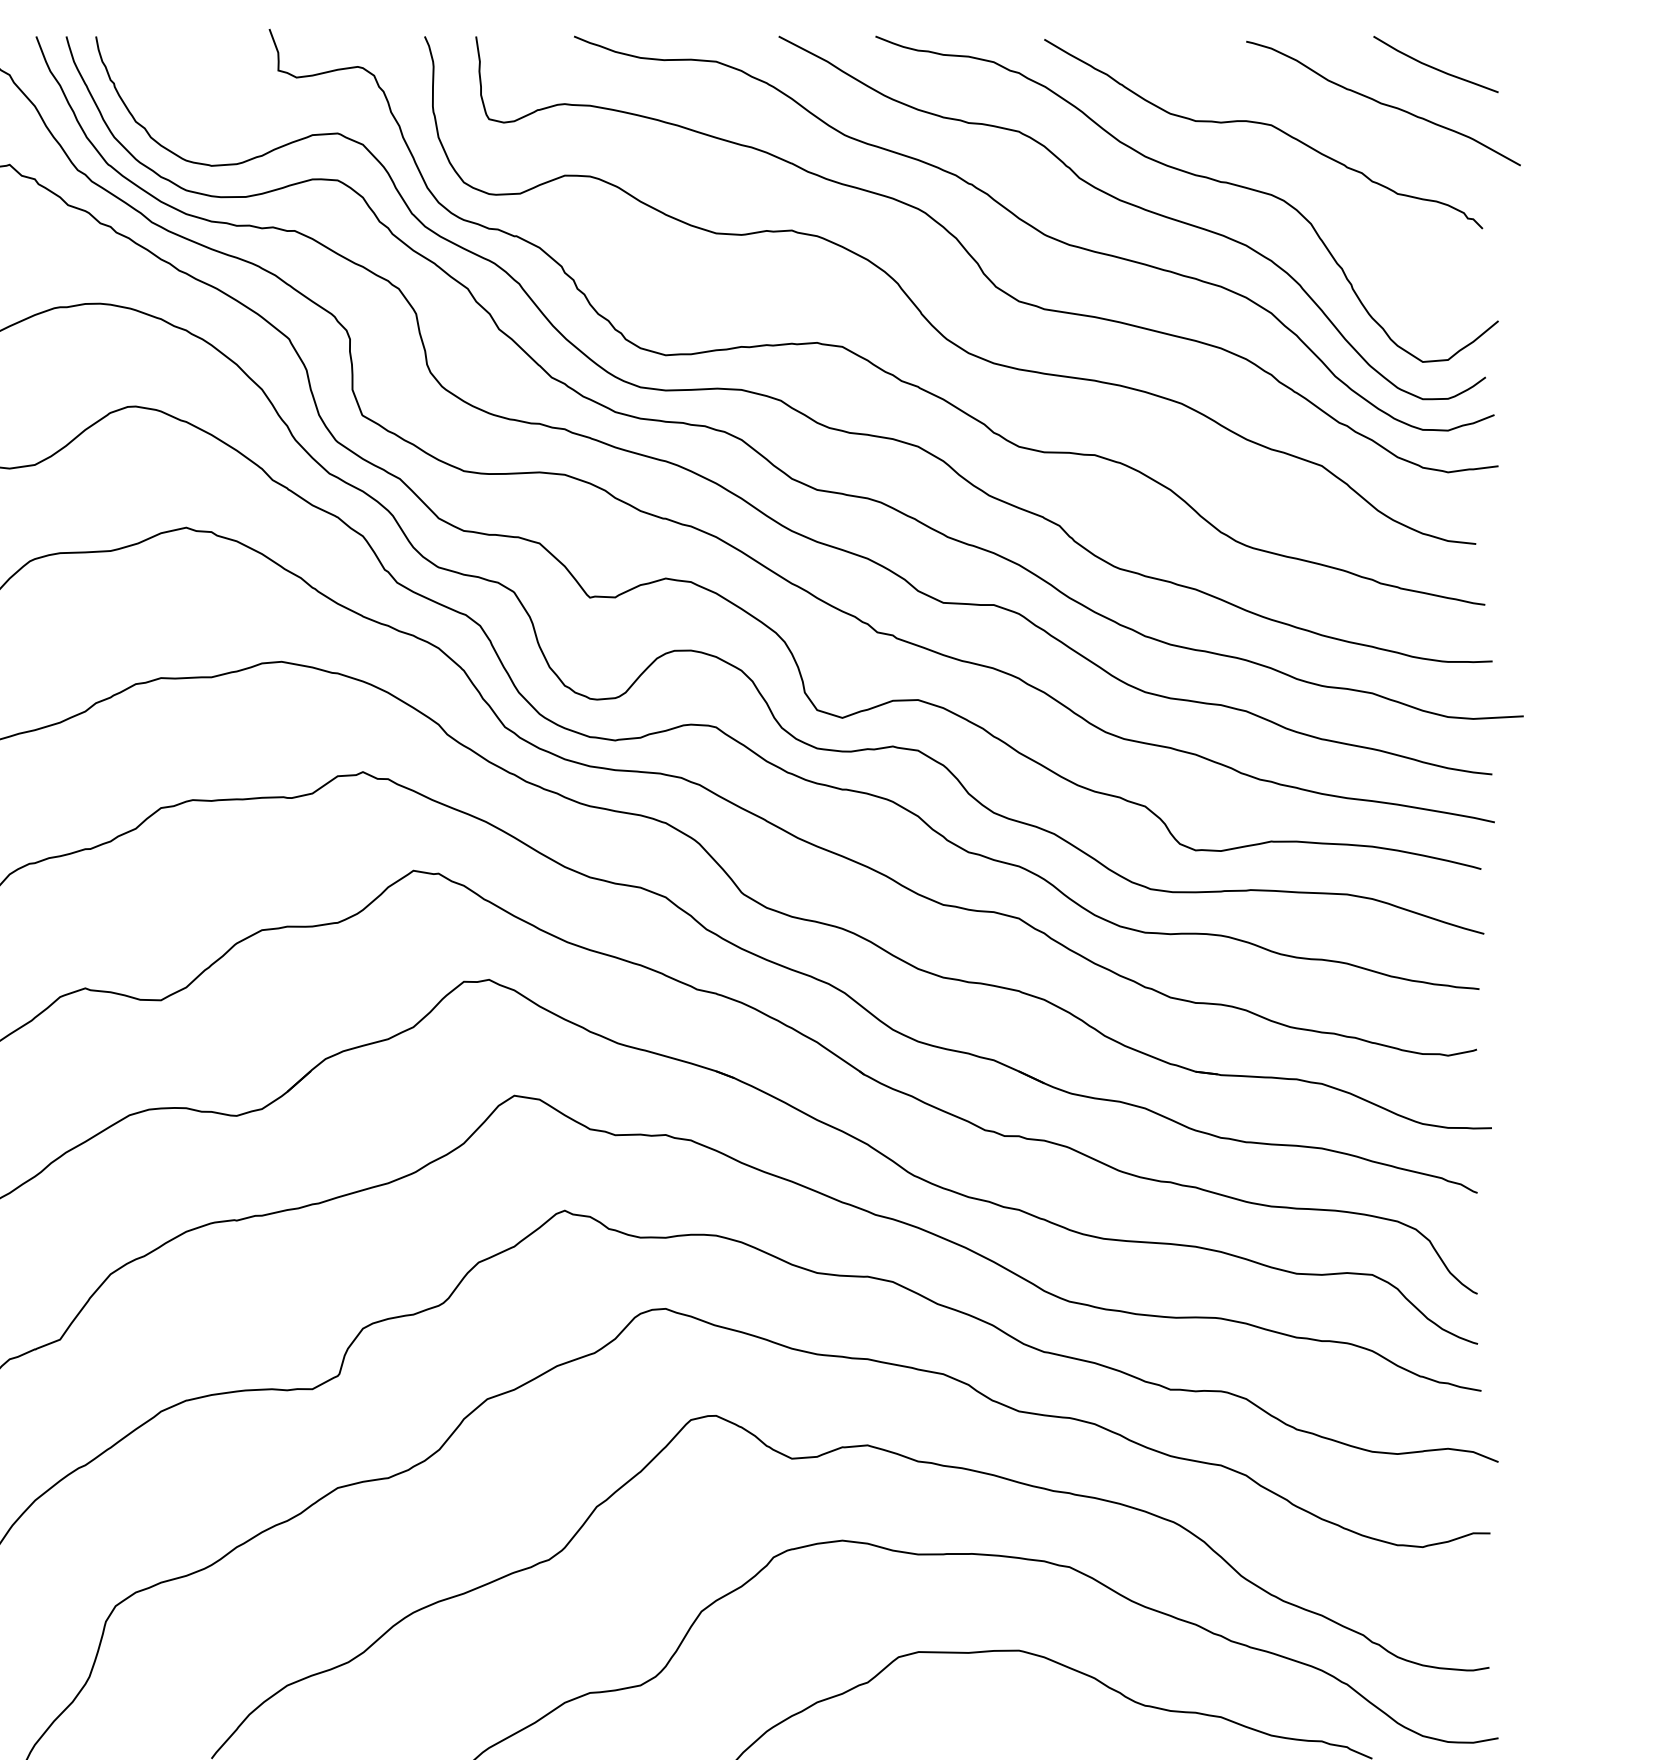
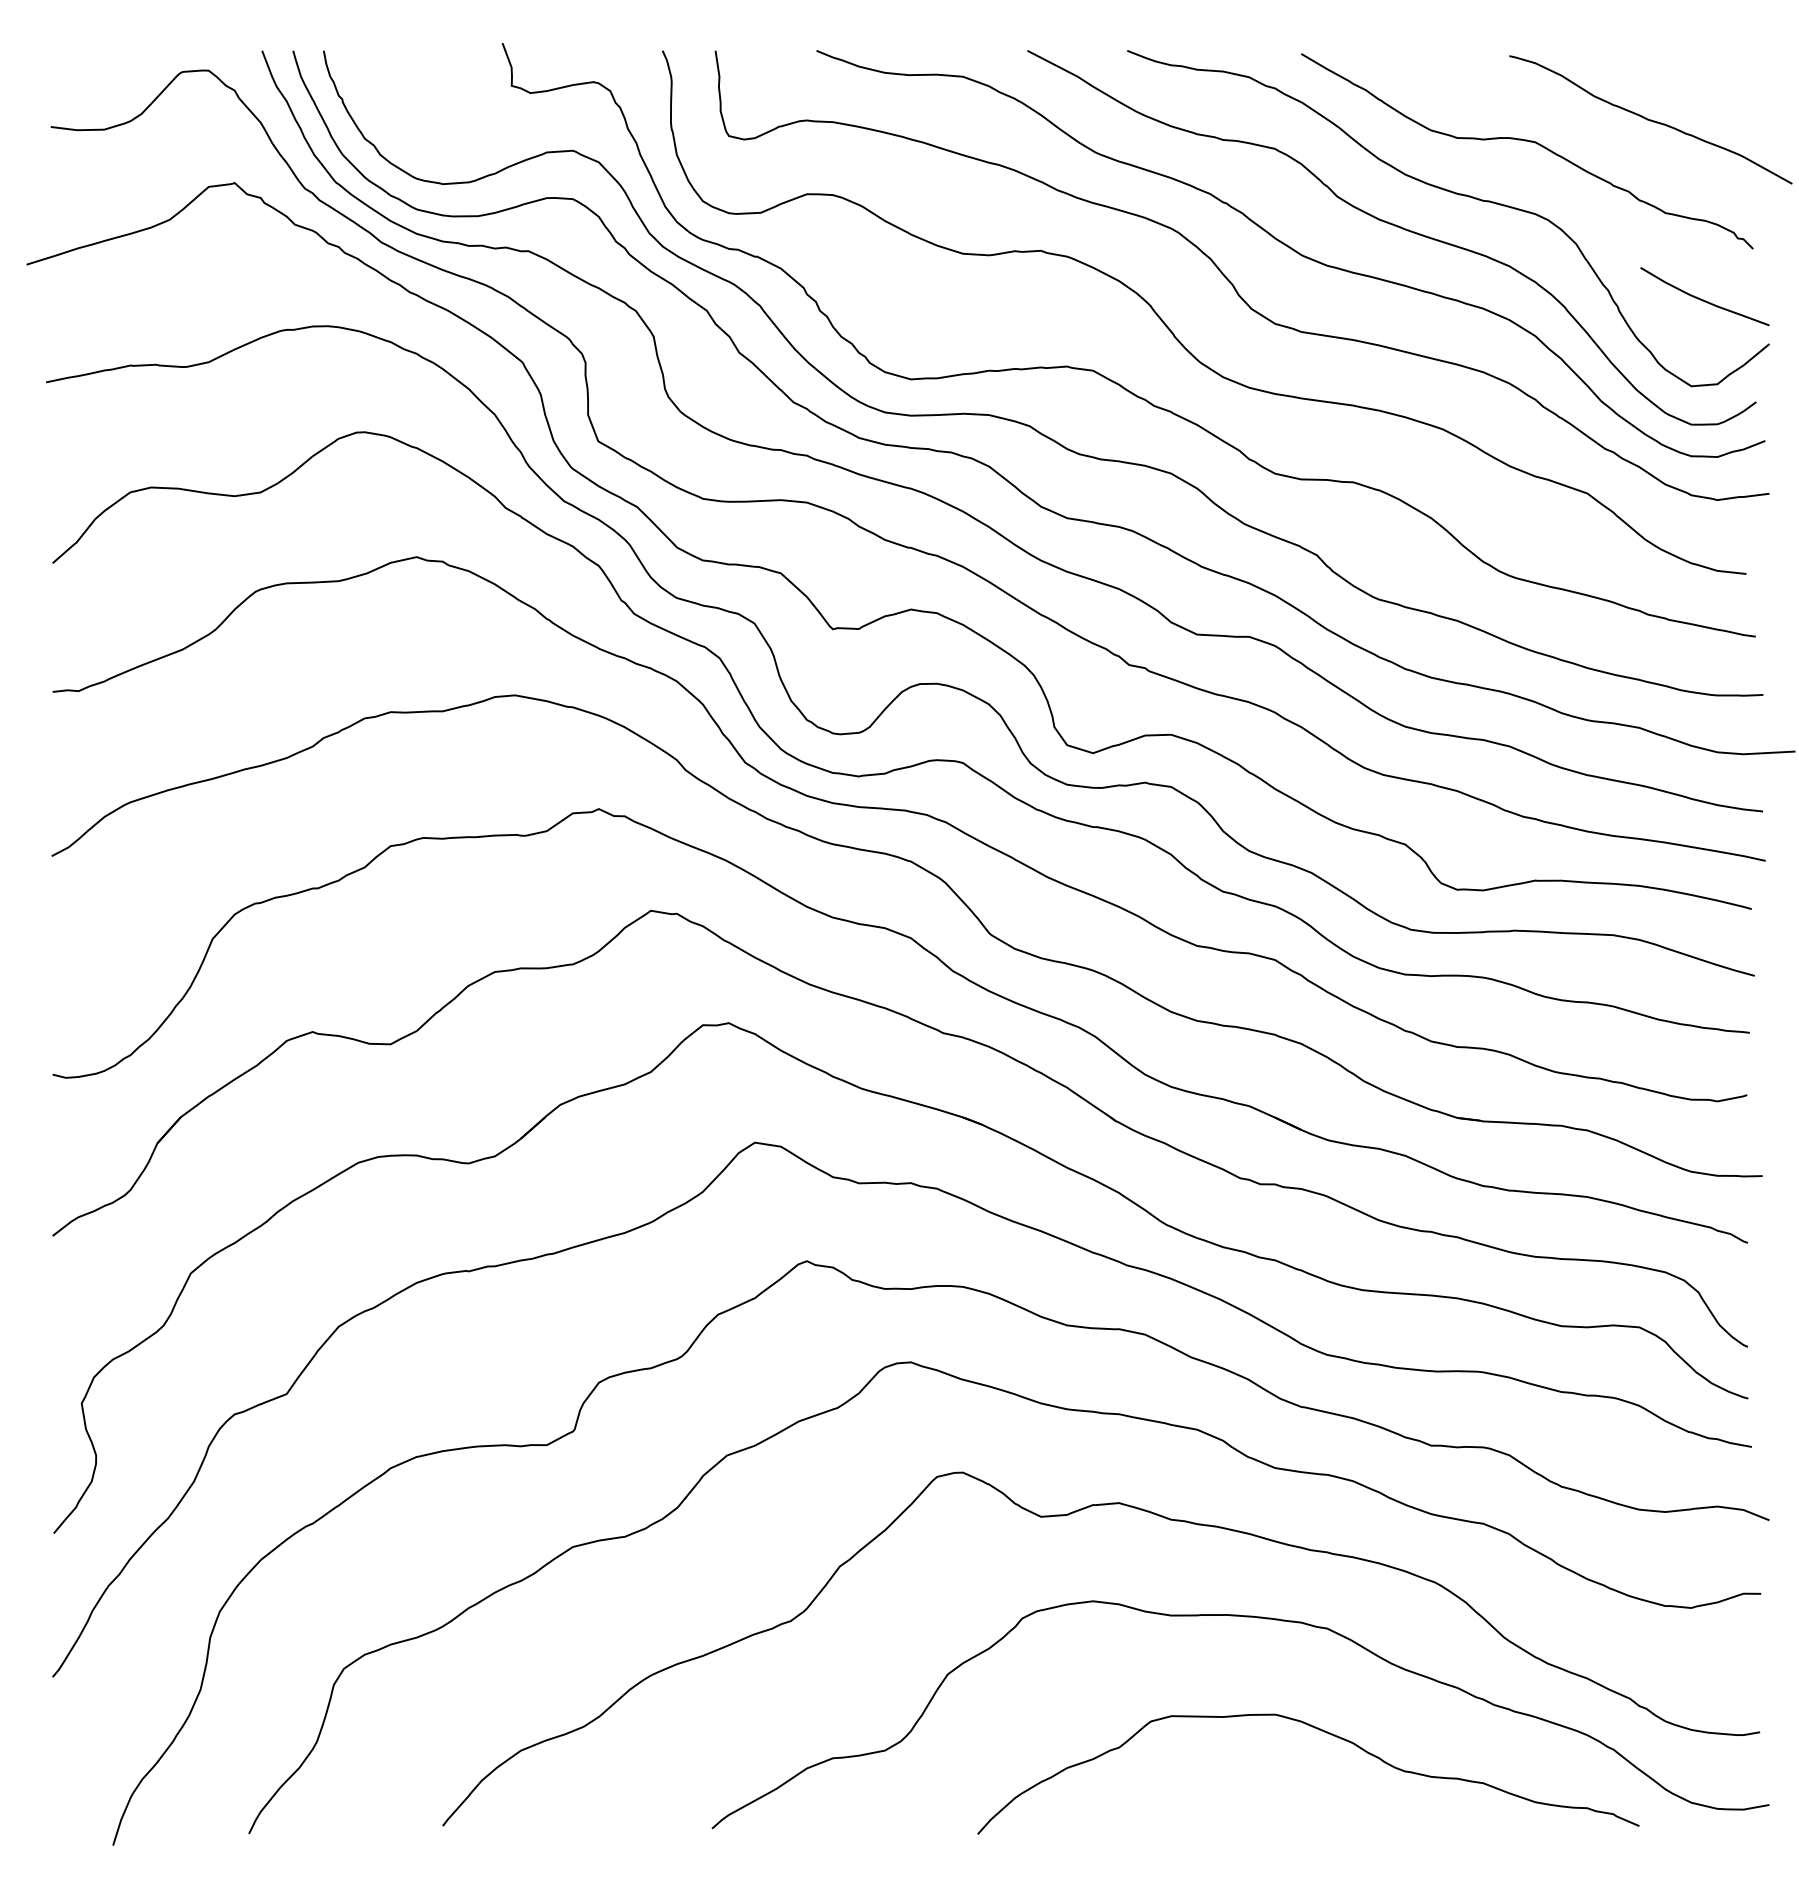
curve: (1434, 67) -> (1703, 299), moved

